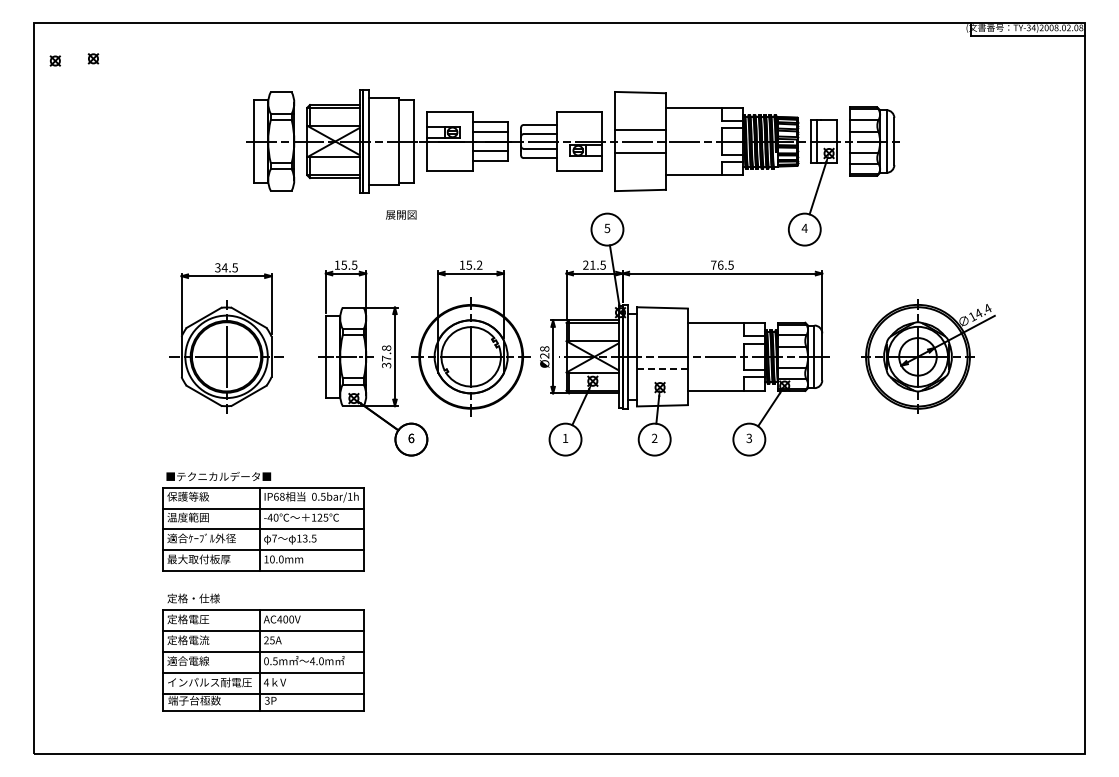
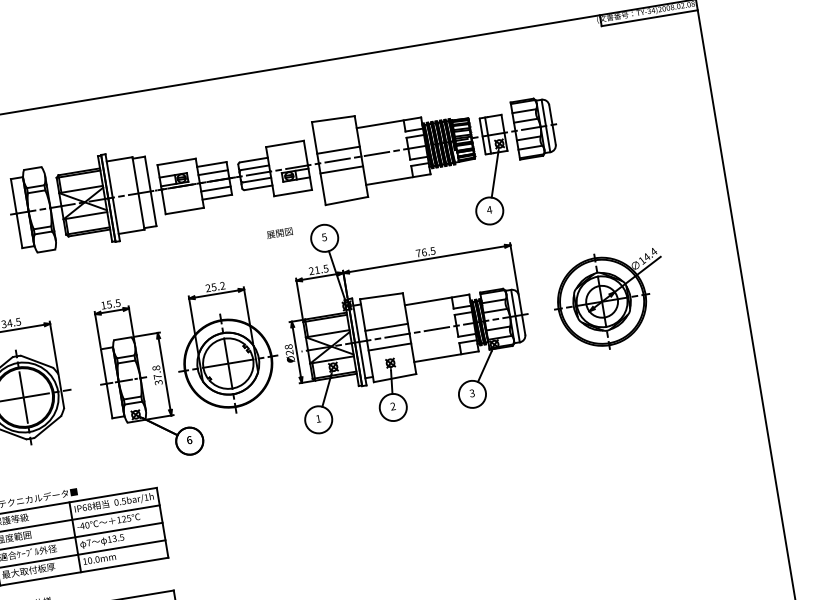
text: (401, 214) -> (279, 232), moved
text: (462, 264) -> (208, 287), 15.2 -> 25.2
line: (661, 345) -> (385, 327), added
line: (661, 368) -> (389, 347), dashed -> solid

